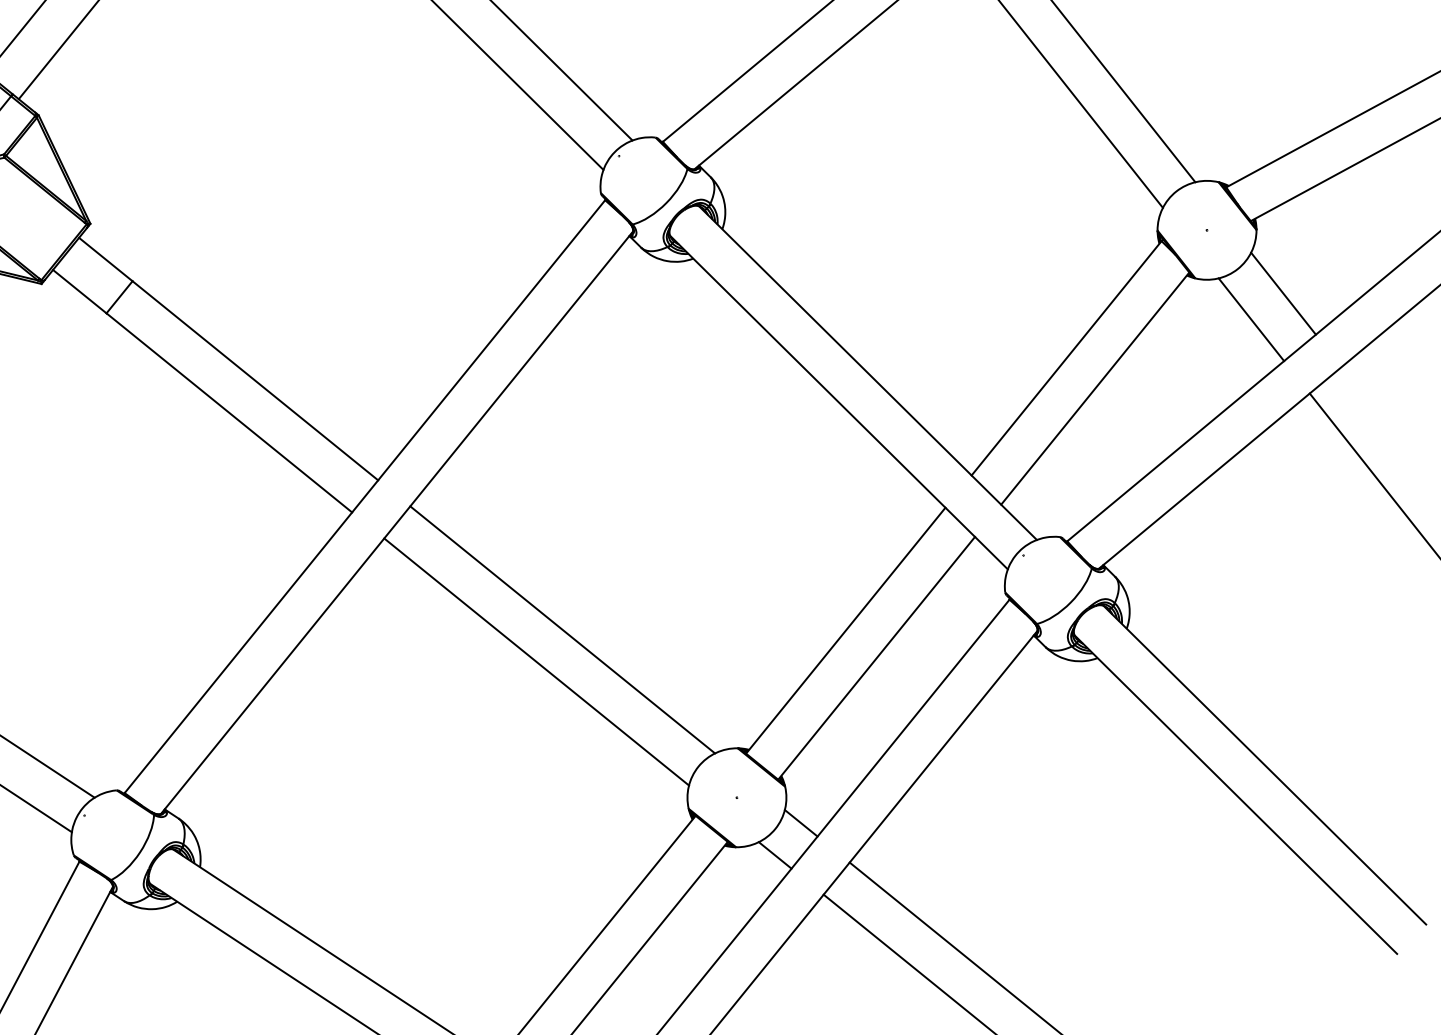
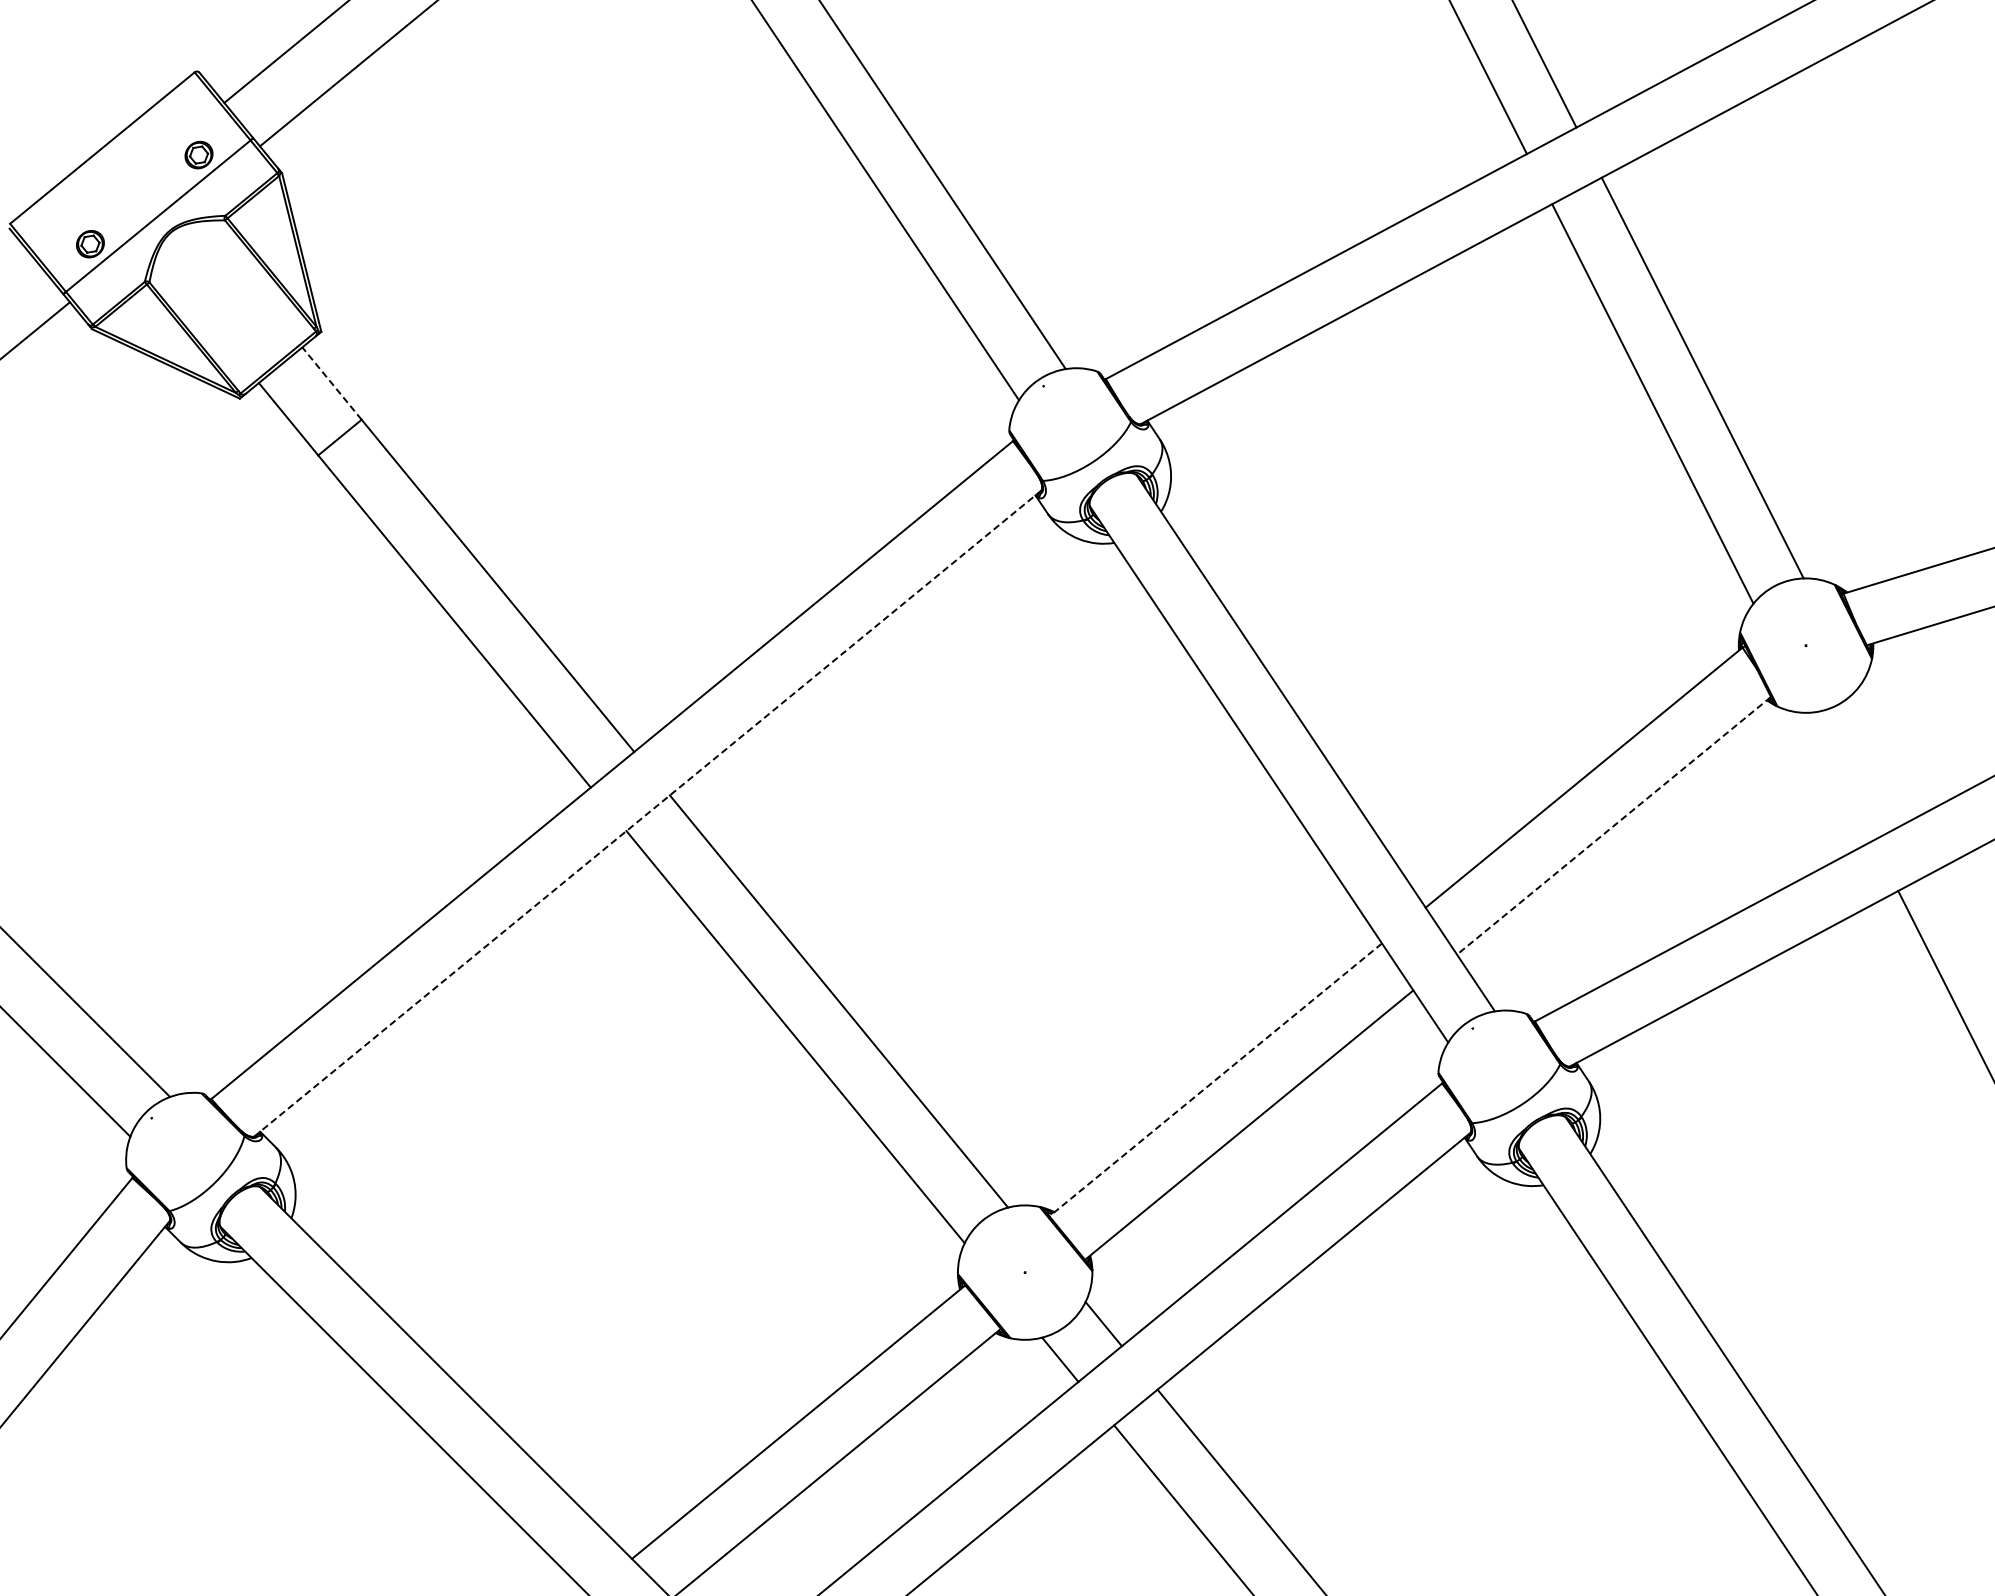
line: (106, 259) -> (332, 383), solid -> dashed
line: (1283, 293) -> (1890, 750), removed
line: (1251, 319) -> (1840, 776), removed
line: (1095, 389) -> (1613, 826), solid -> dashed
line: (397, 522) -> (648, 813), solid -> dashed
line: (845, 631) -> (1215, 1080), solid -> dashed

